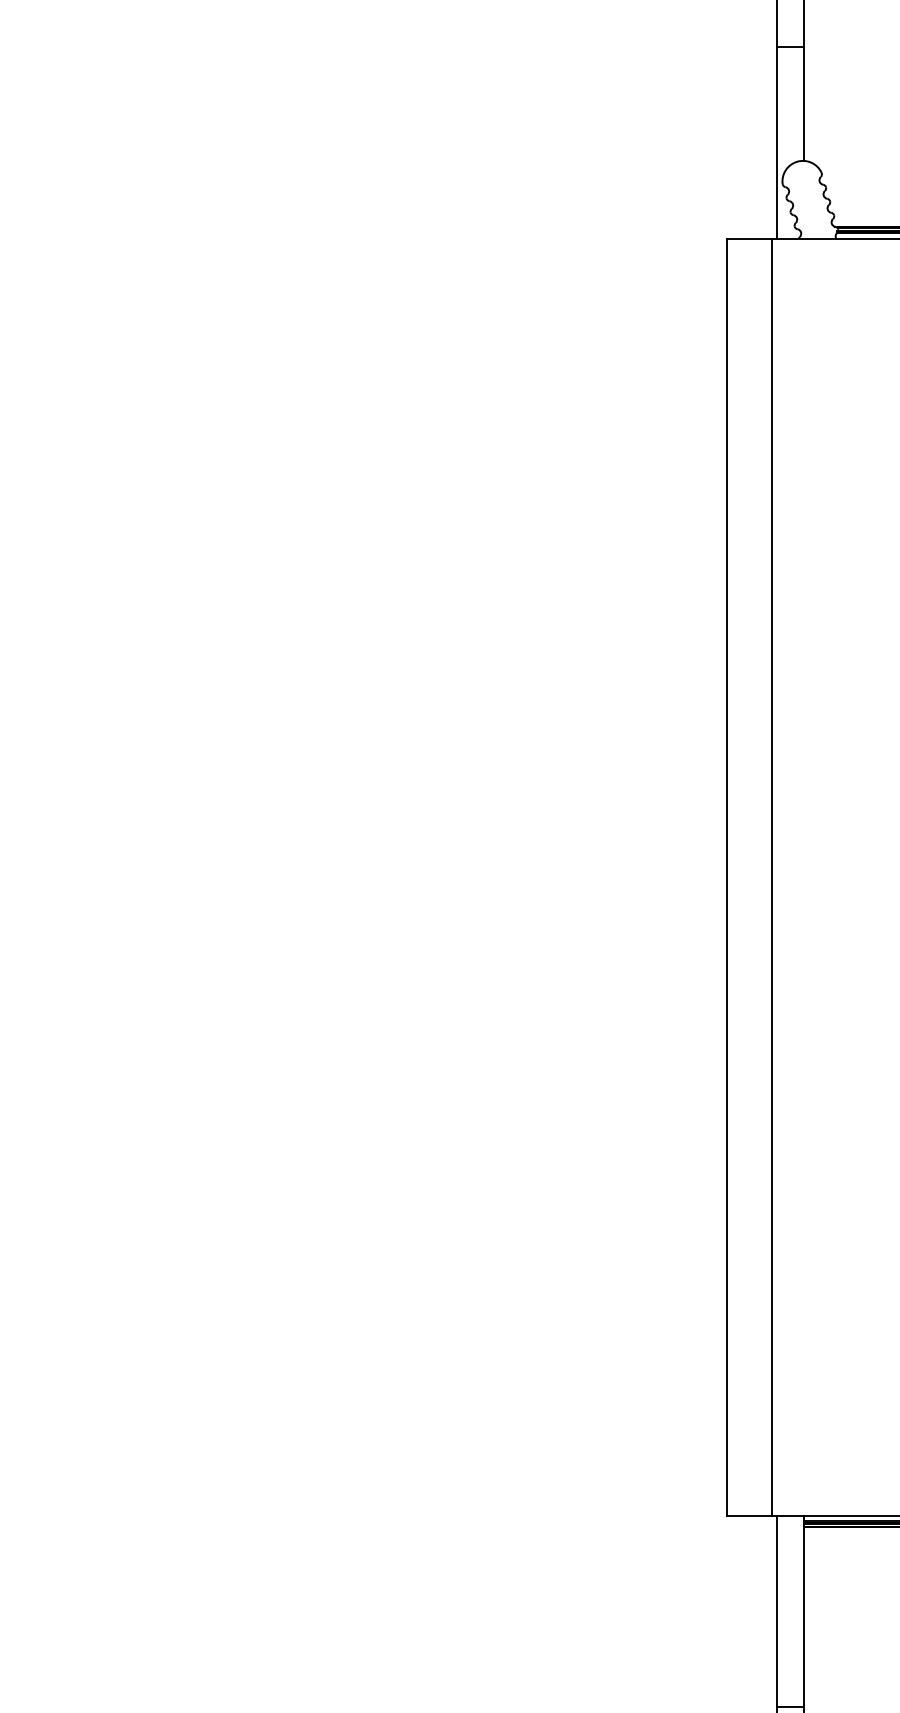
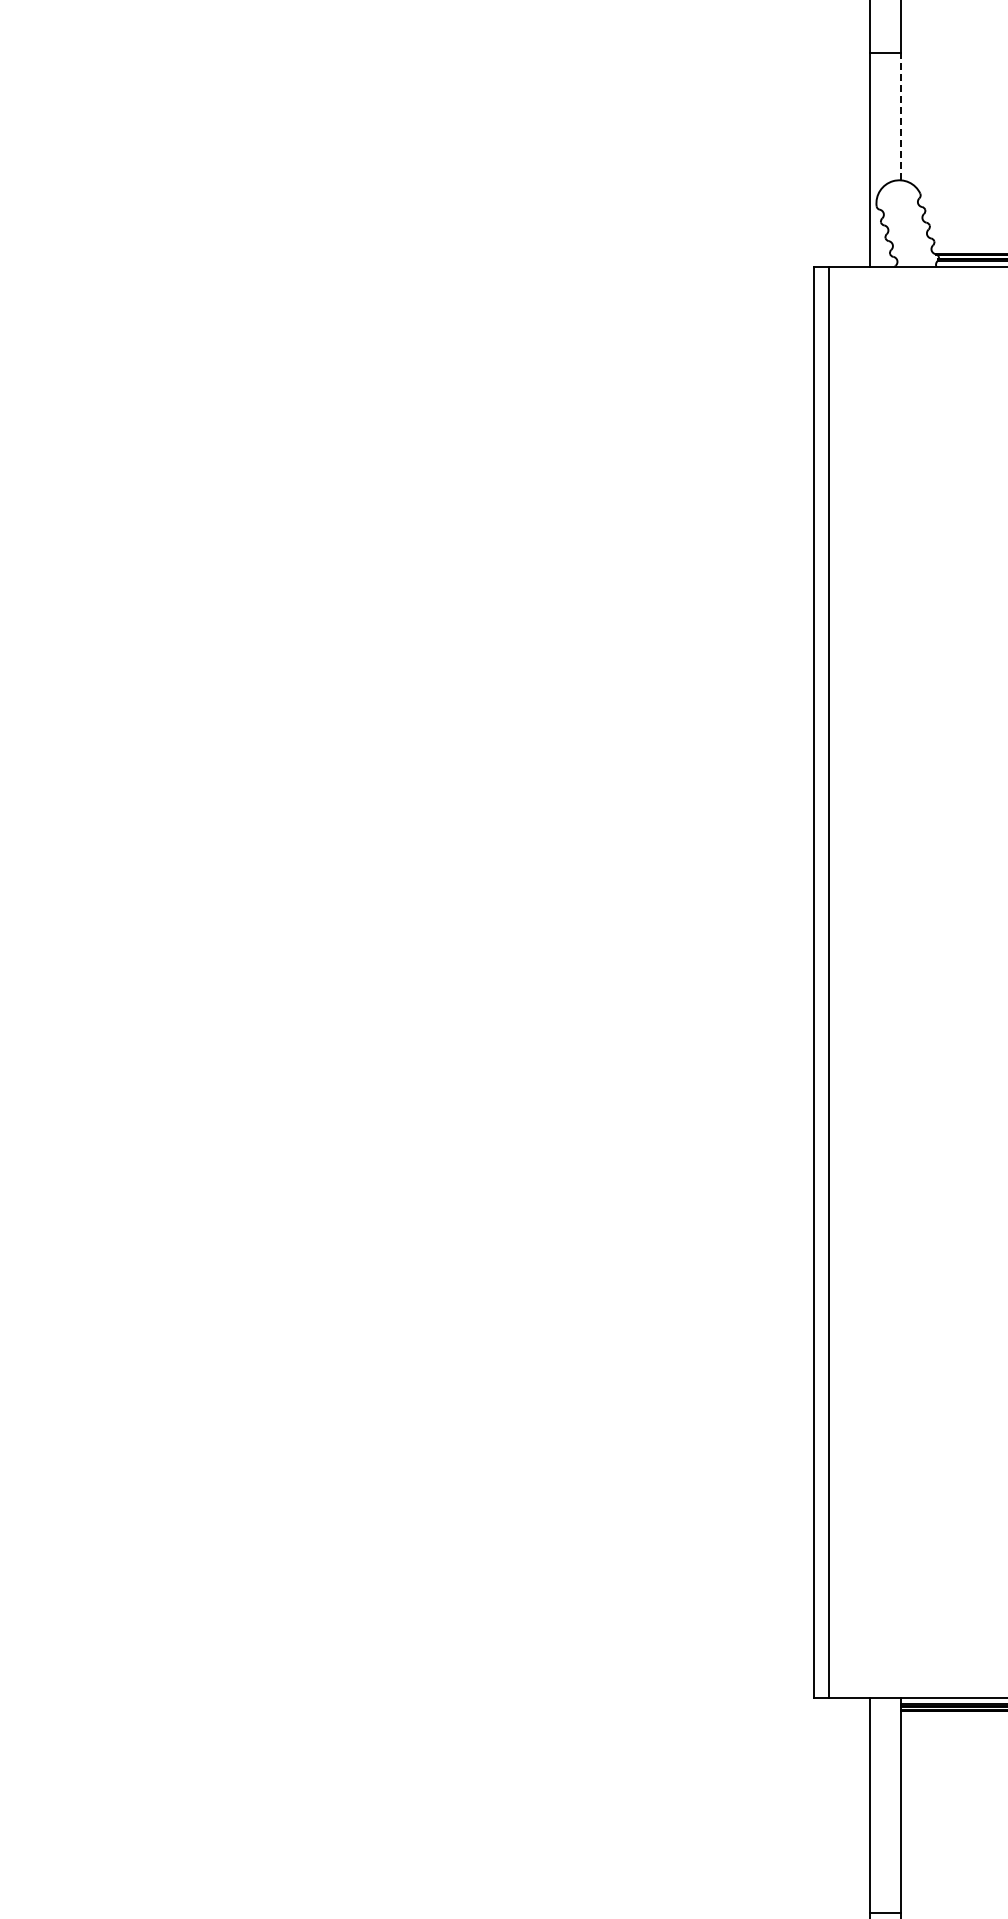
line: (803, 103) -> (900, 116), solid -> dashed
line: (772, 877) -> (829, 982), moved

